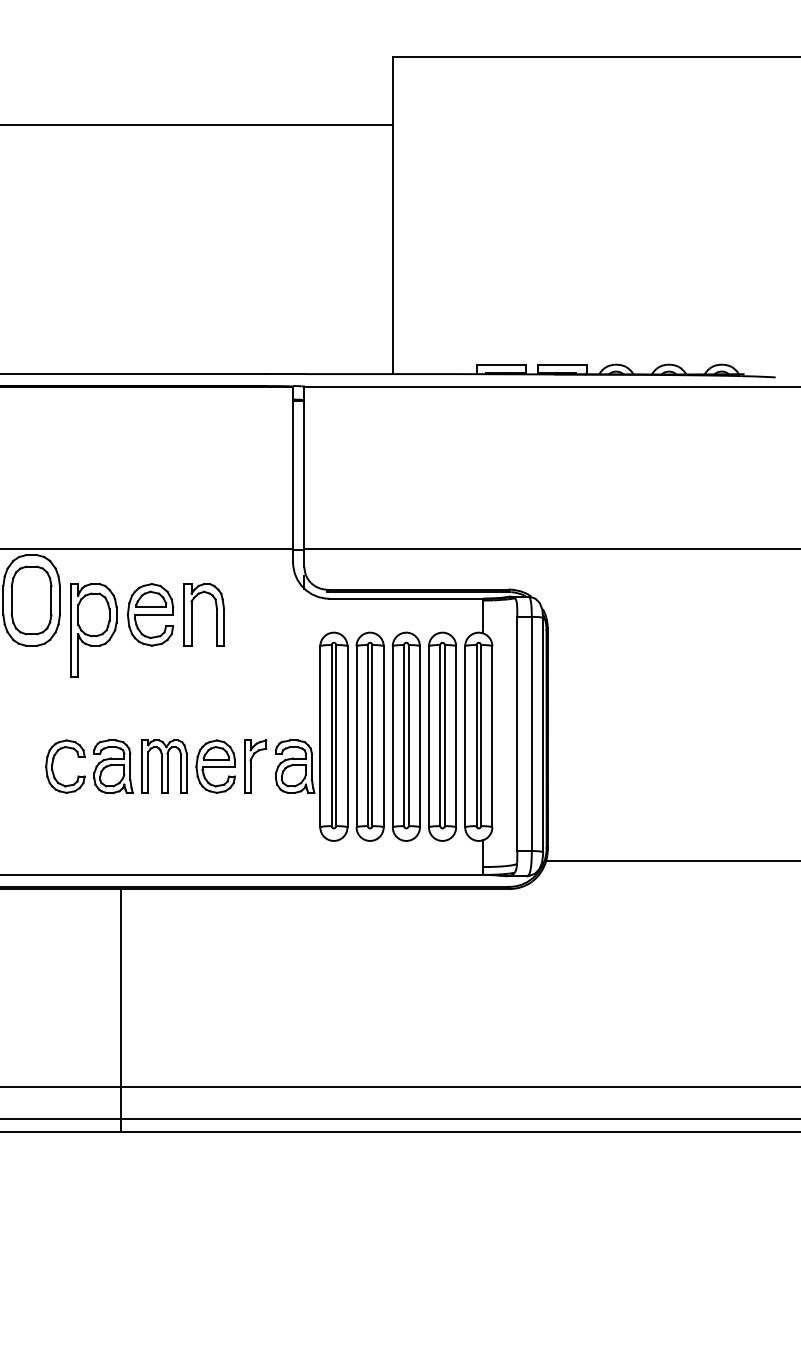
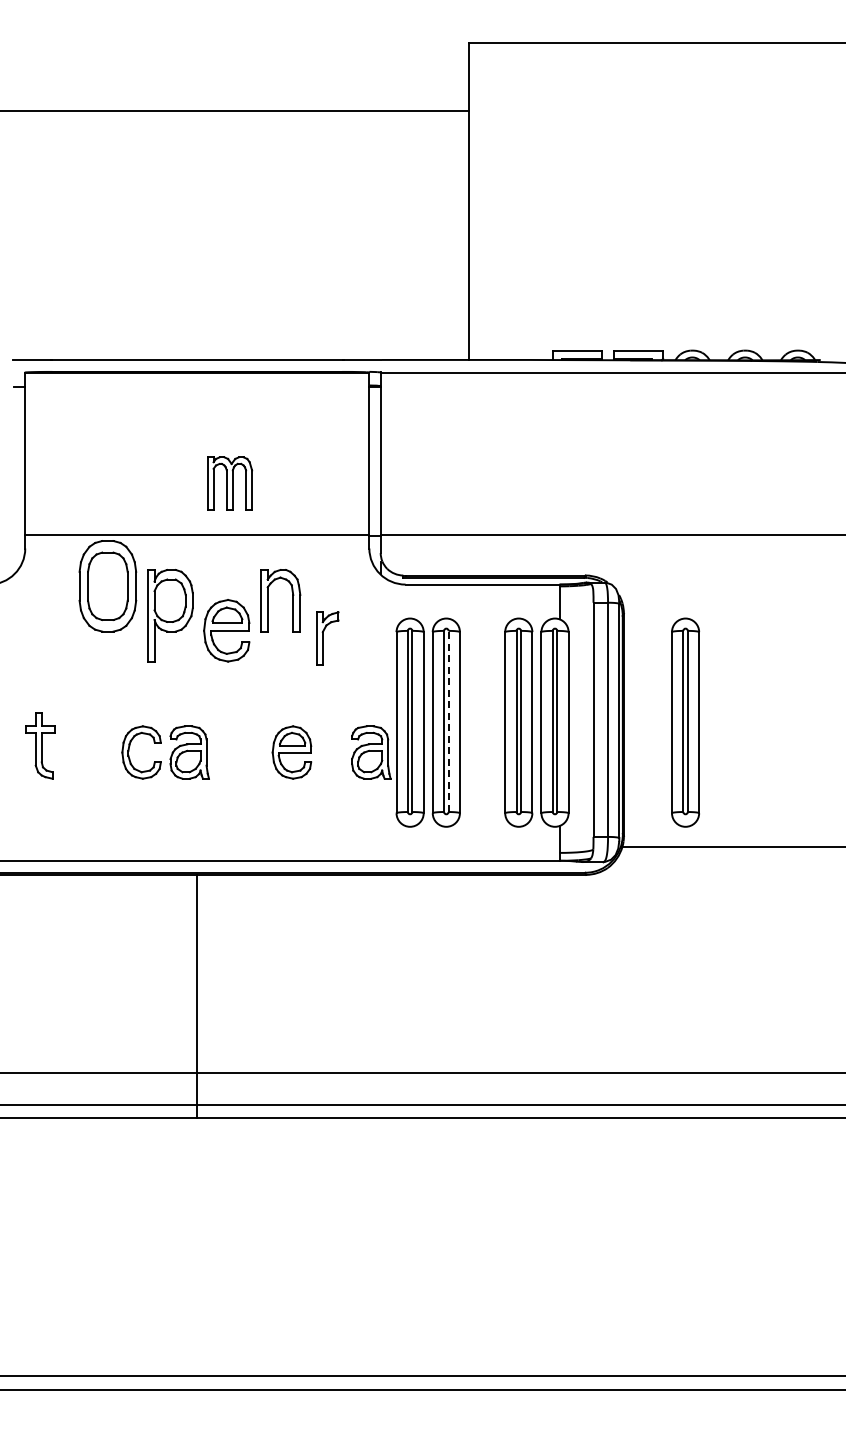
part: (150, 614) -> (226, 630), moved
line: (372, 735) -> (448, 721), solid -> dashed
part: (406, 736) -> (685, 722), moved
part: (165, 766) -> (230, 483), moved
part: (255, 766) -> (327, 638), moved

